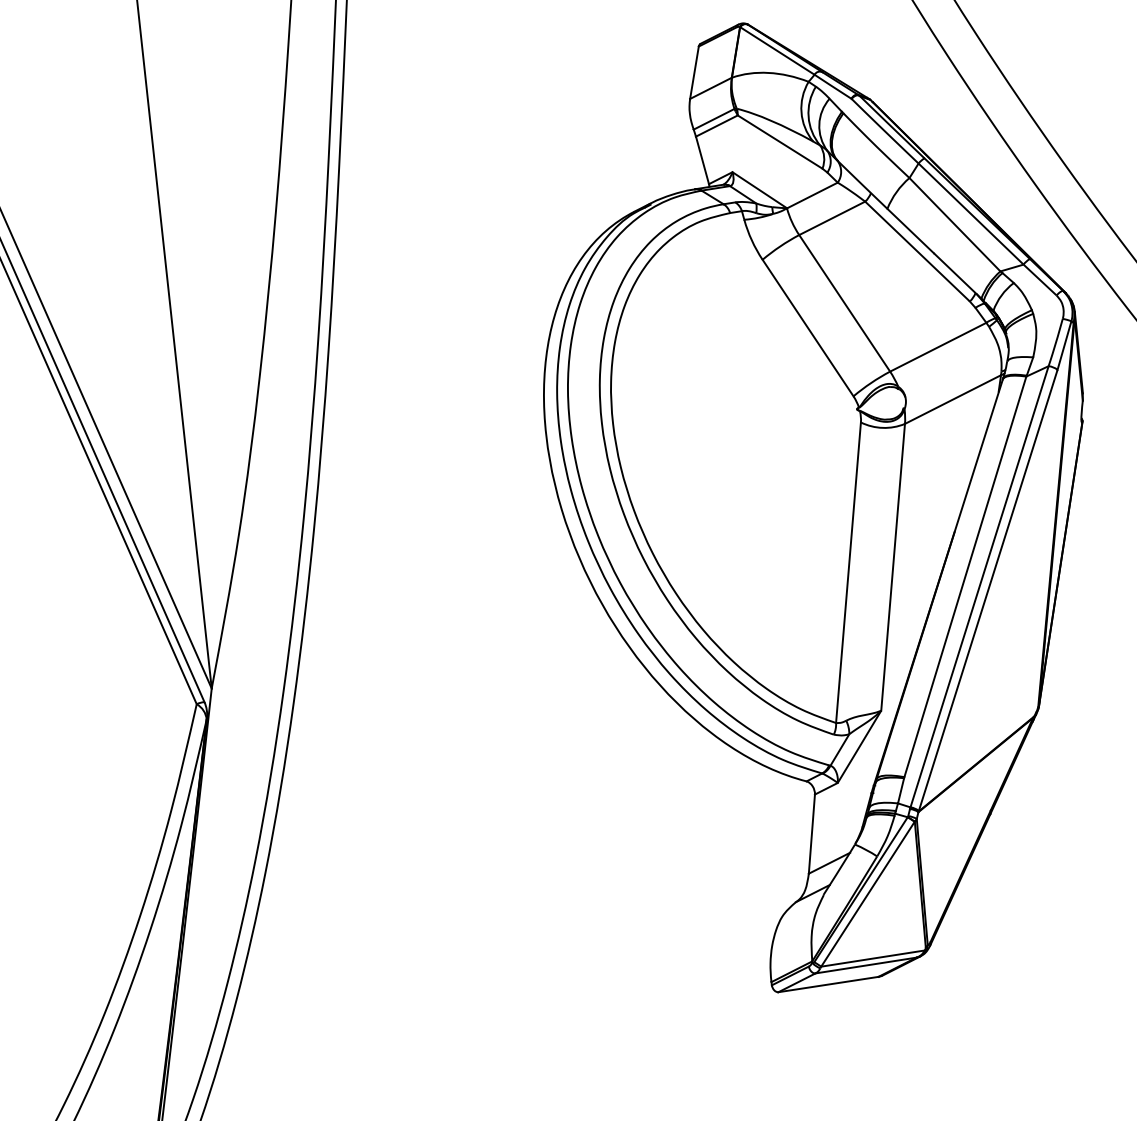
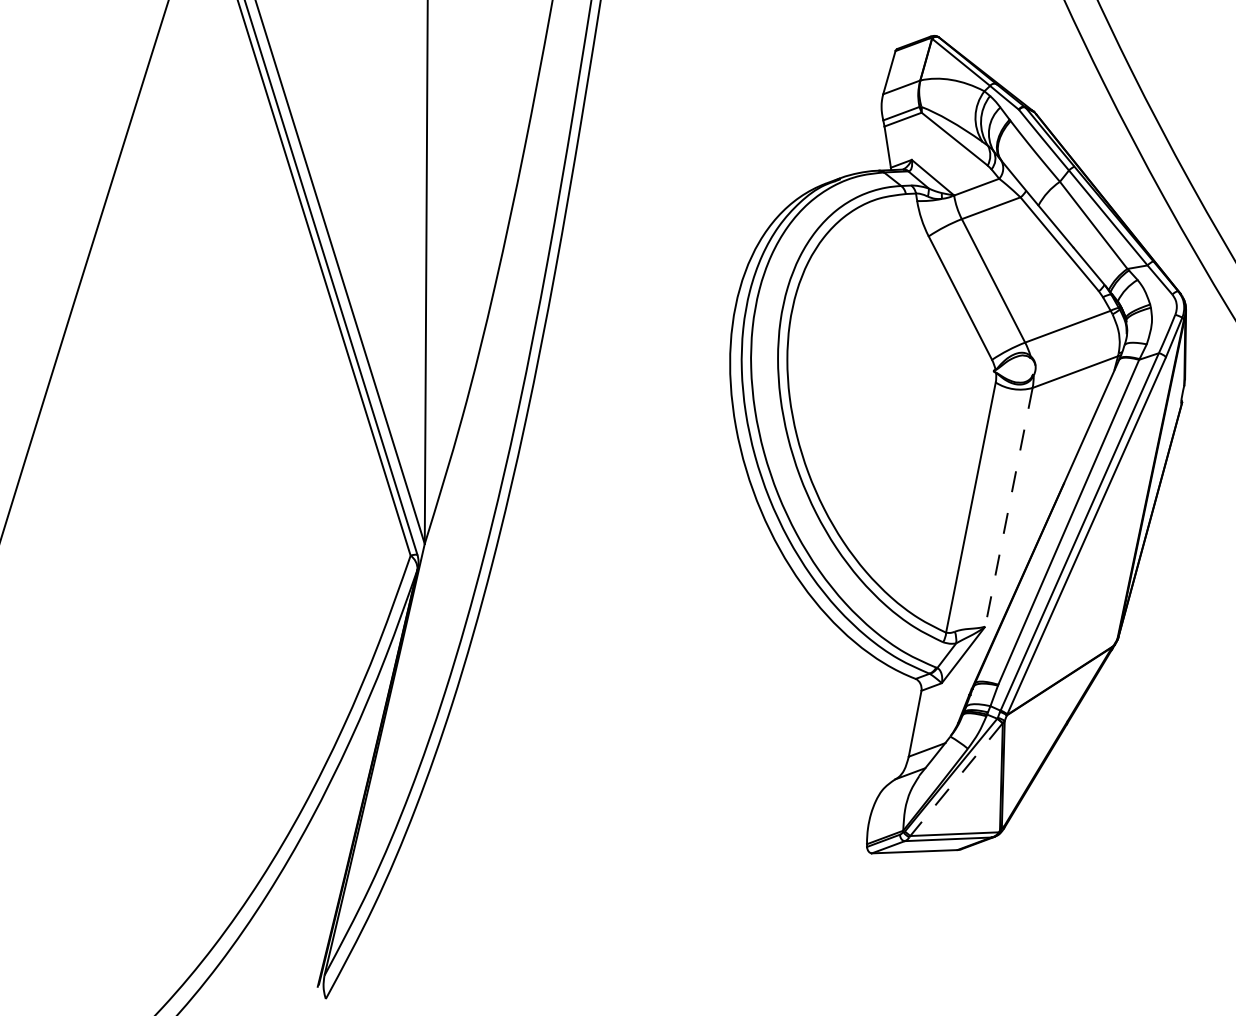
line: (892, 567) -> (1008, 507), solid -> dashed
line: (867, 894) -> (956, 779), solid -> dashed

